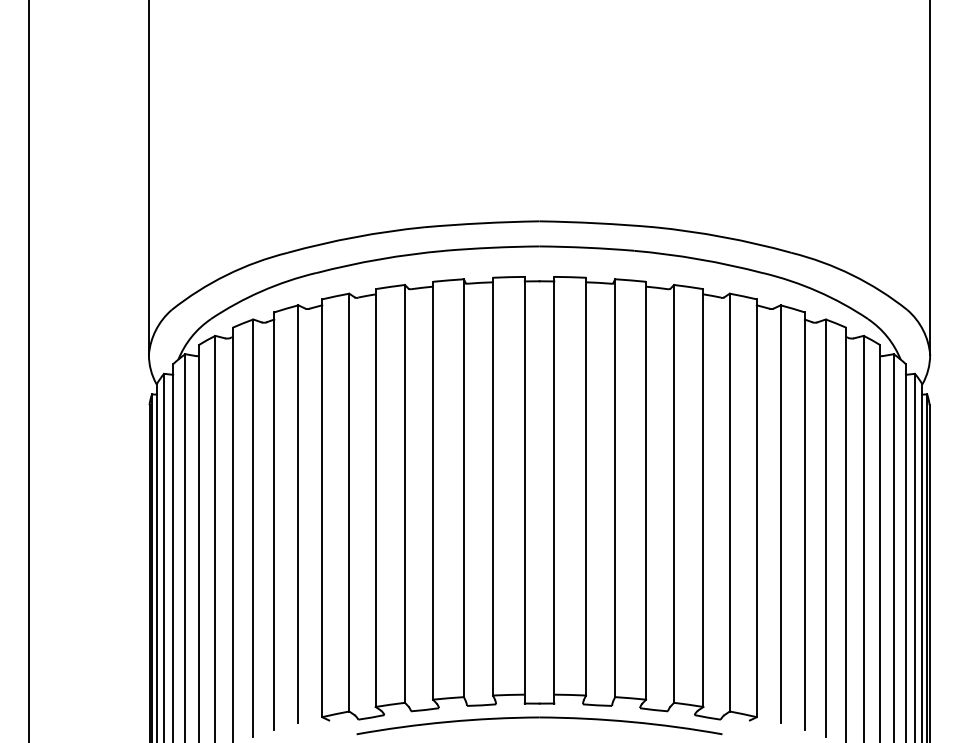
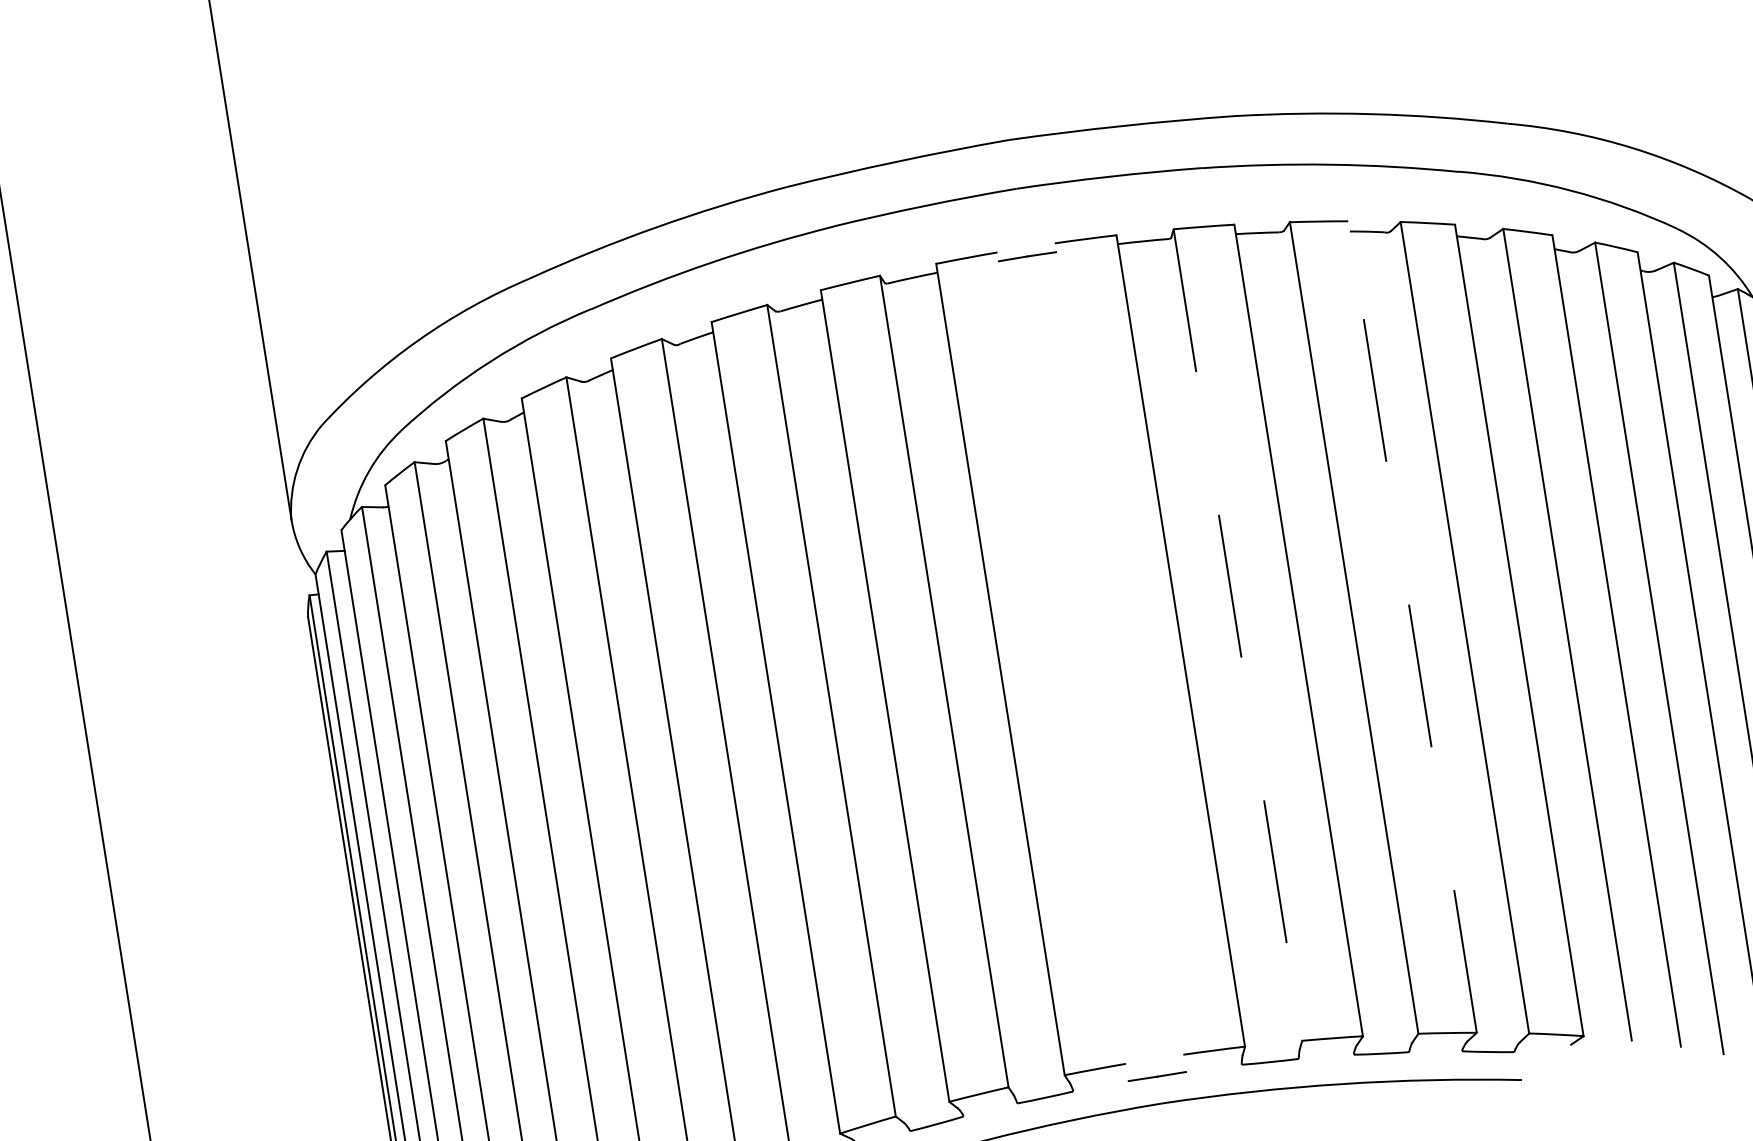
line: (615, 488) -> (1238, 635), solid -> dashed
line: (524, 489) -> (1062, 665), removed
line: (554, 489) -> (1120, 656), removed
line: (703, 498) -> (1412, 627), solid -> dashed

